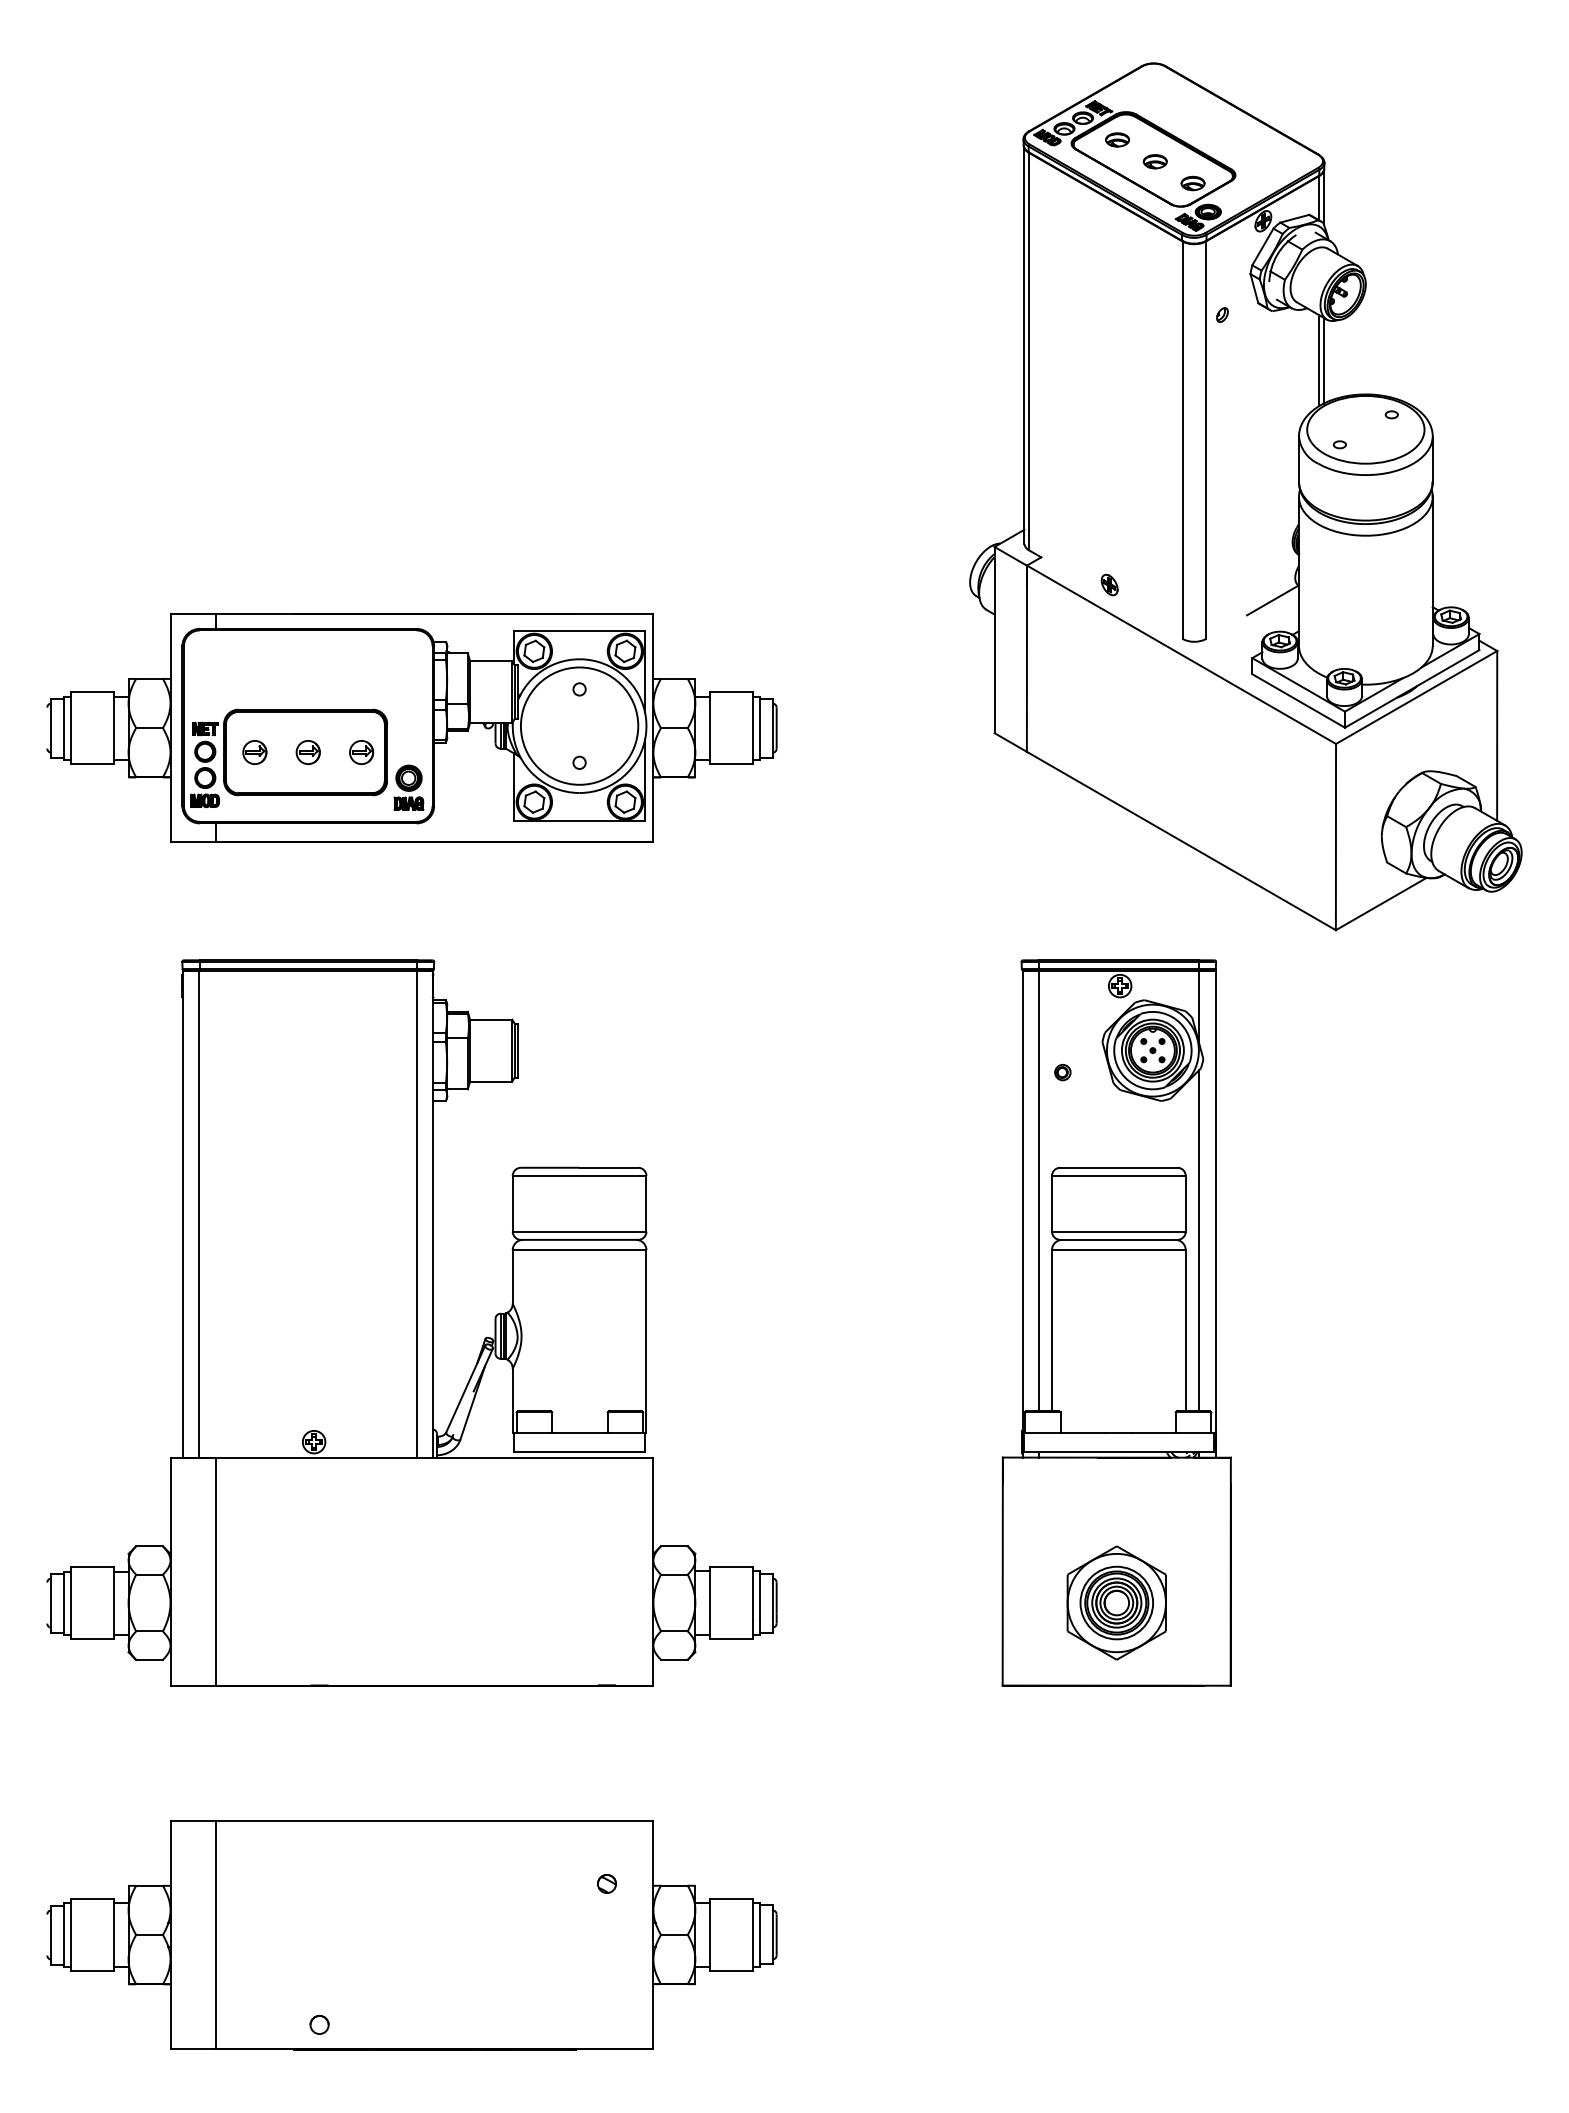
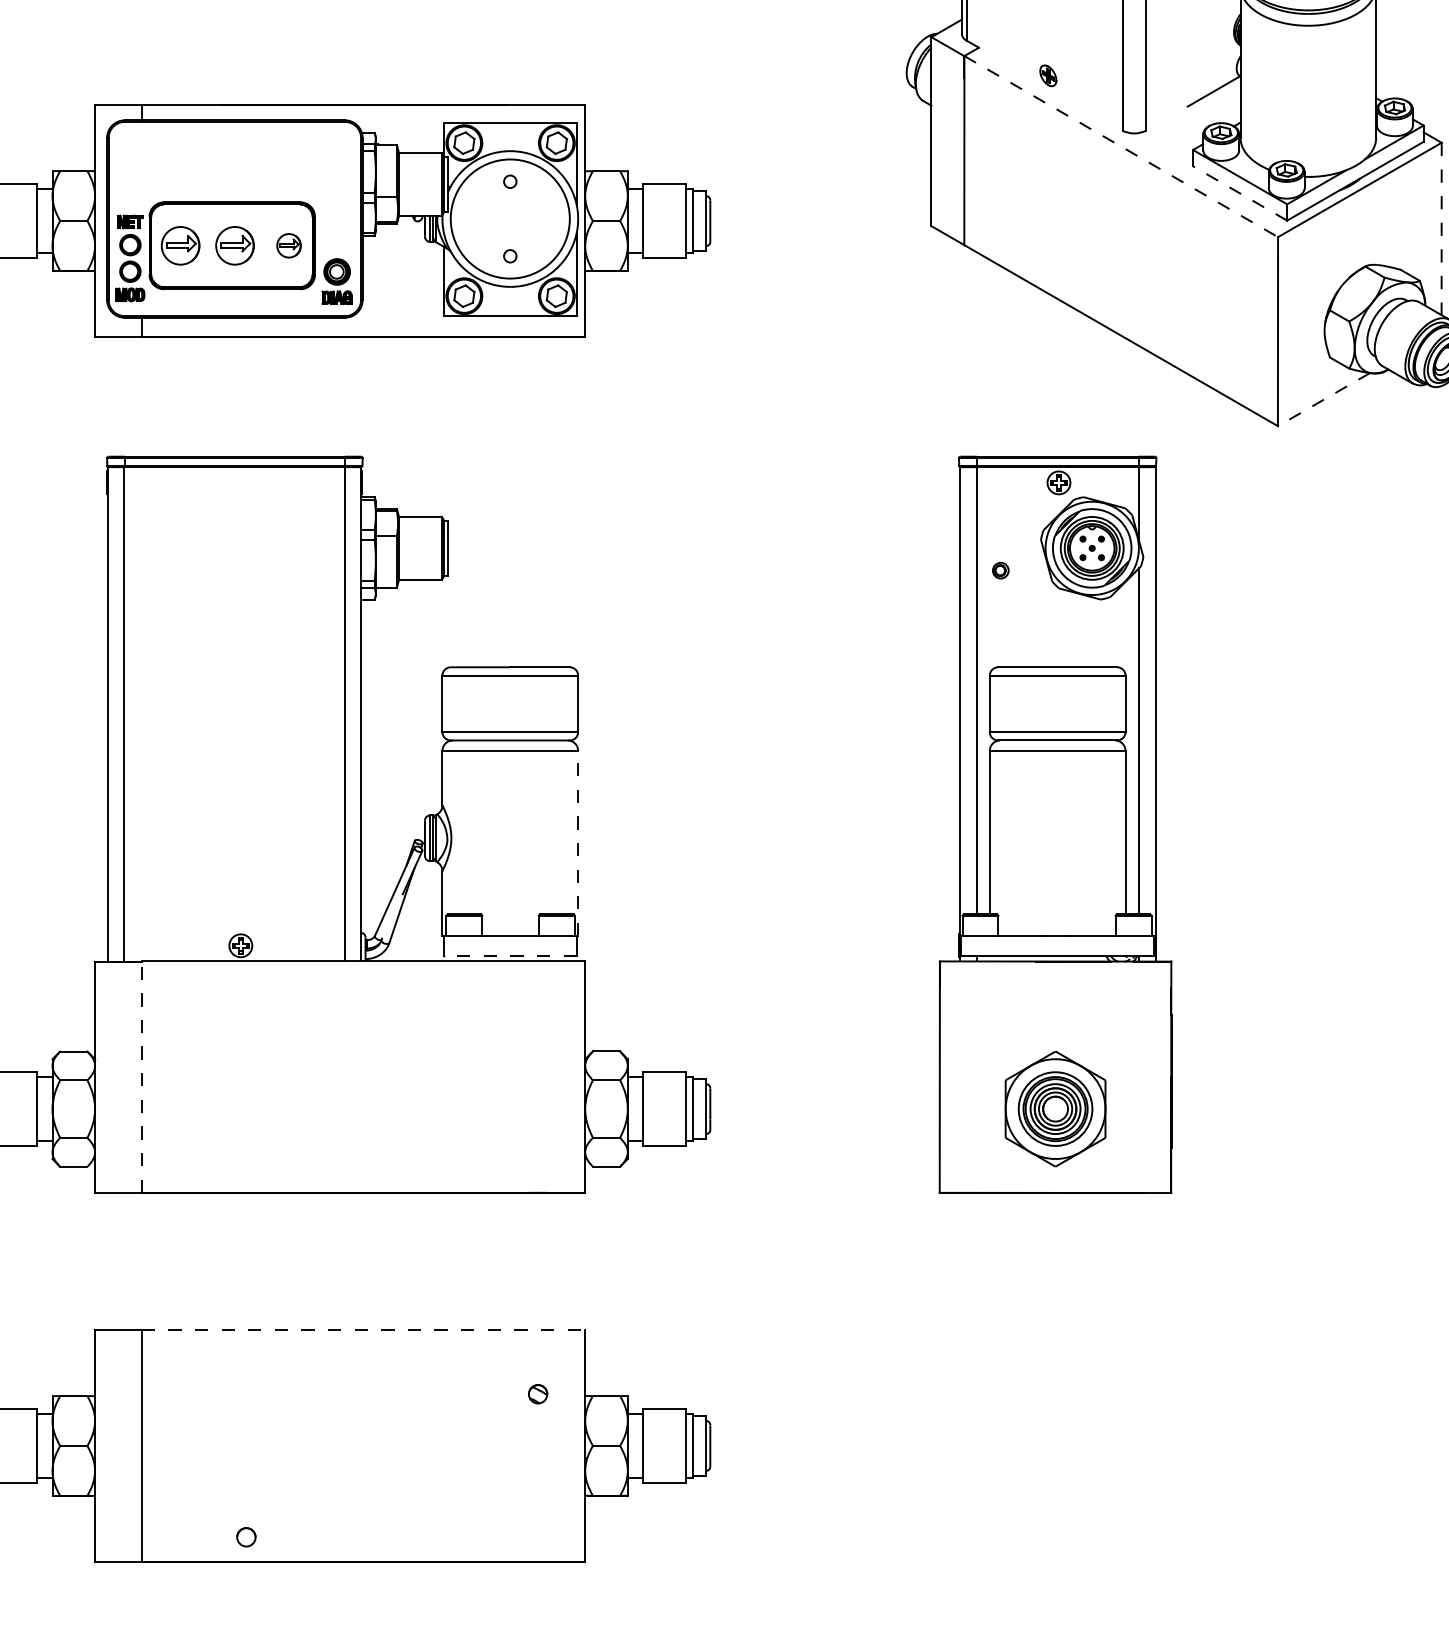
line: (1181, 655) -> (1121, 147), solid -> dashed
line: (1298, 700) -> (1239, 193), solid -> dashed
line: (1497, 735) -> (1441, 228), solid -> dashed
part: (254, 752) -> (180, 245), size x1.6
part: (307, 752) -> (234, 245), size x1.6
line: (1380, 904) -> (1323, 400), solid -> dashed
line: (646, 1340) -> (578, 842), solid -> dashed
line: (579, 1452) -> (510, 956), solid -> dashed
line: (216, 1571) -> (141, 1077), solid -> dashed
line: (435, 1820) -> (364, 1329), solid -> dashed

